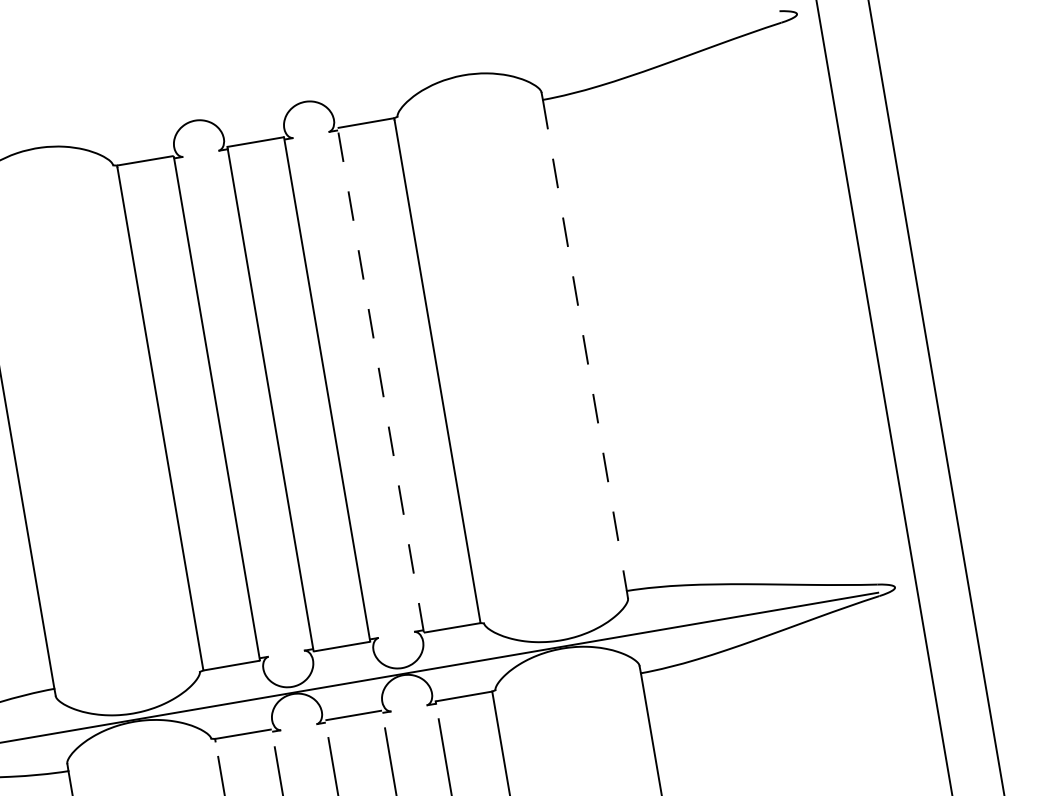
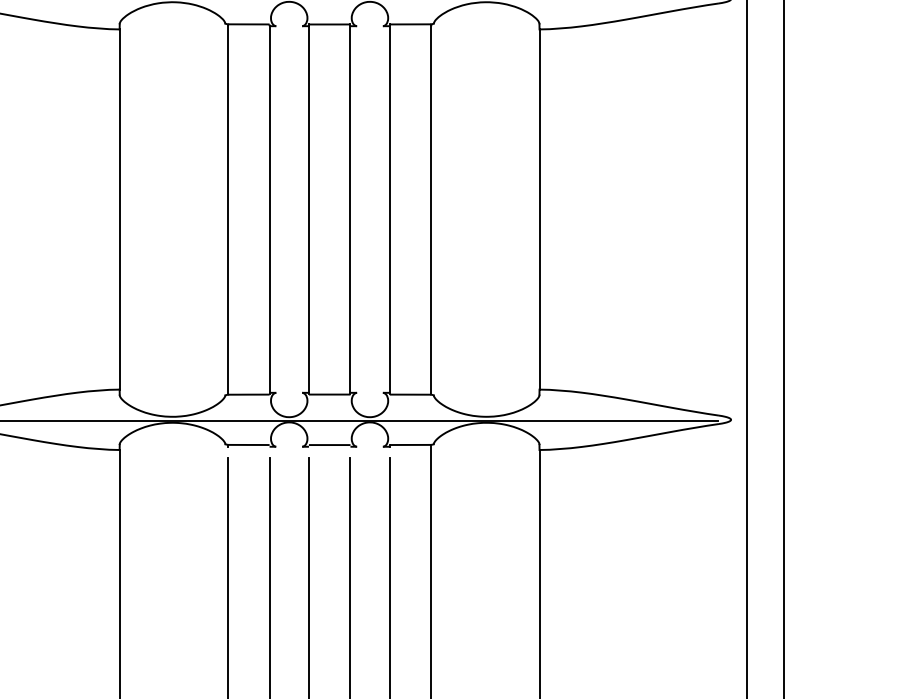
line: (585, 346) -> (539, 210), dashed -> solid
line: (380, 380) -> (389, 209), dashed -> solid

